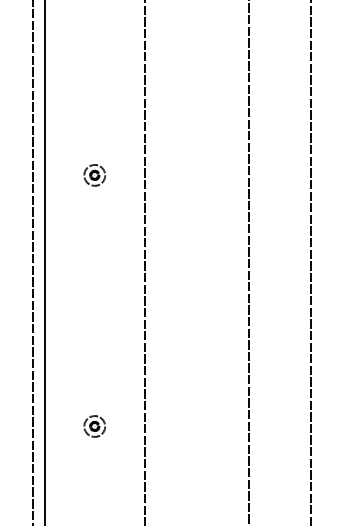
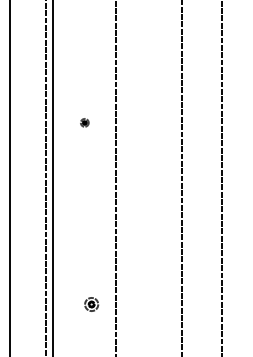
part: (94, 174) -> (84, 122), size x0.6
part: (94, 426) -> (91, 304), moved

